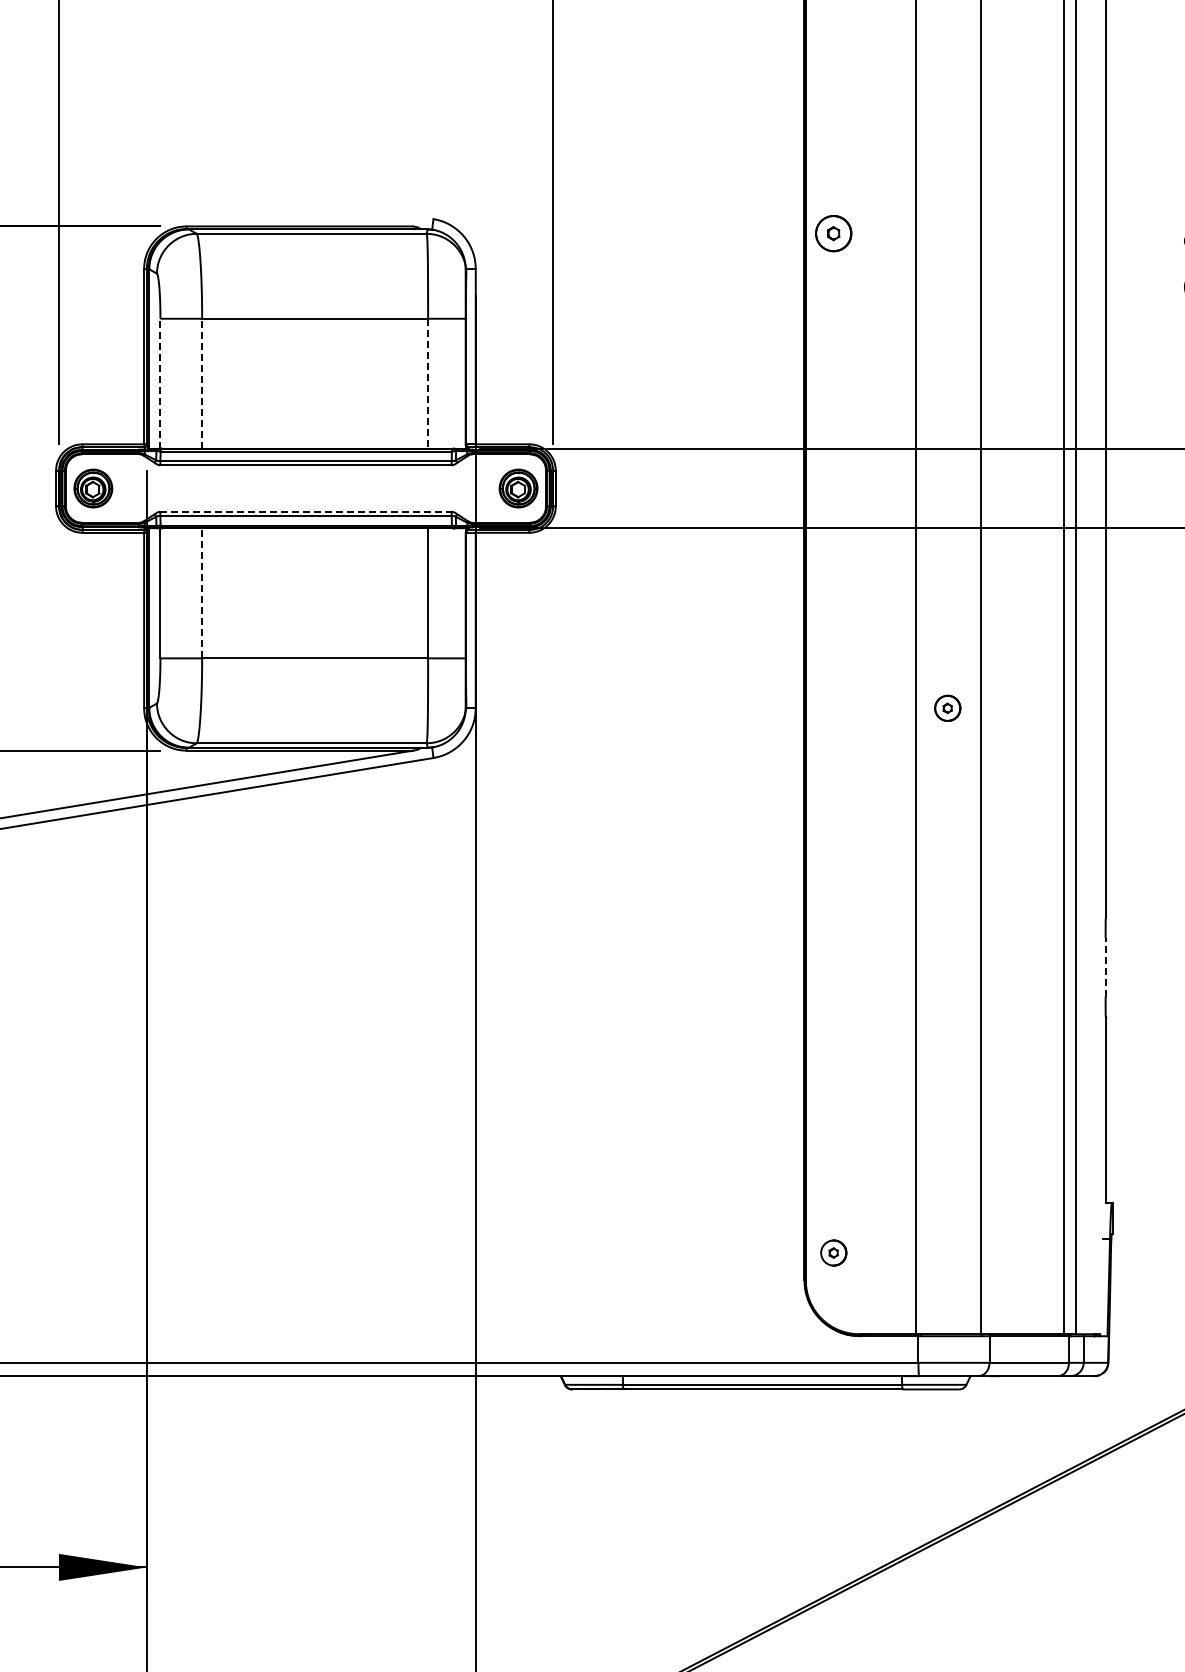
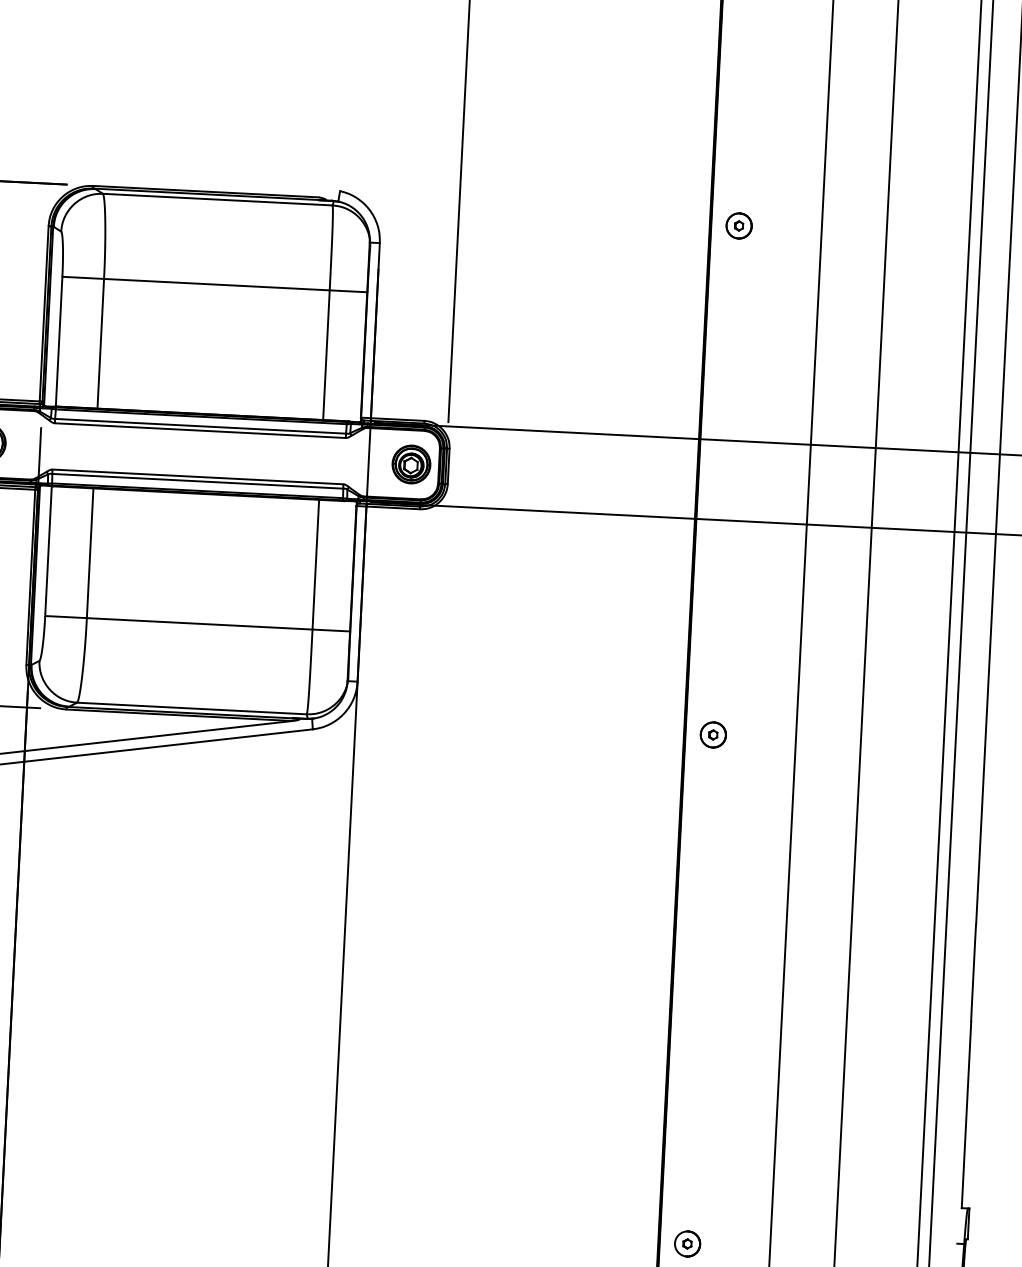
part: (833, 233) -> (738, 225), size x0.71
line: (160, 383) -> (59, 341), dashed -> solid
line: (202, 383) -> (101, 343), dashed -> solid
line: (428, 383) -> (326, 355), dashed -> solid
line: (305, 511) -> (197, 476), dashed -> solid
line: (202, 593) -> (90, 553), dashed -> solid
part: (947, 707) -> (713, 734), moved
line: (1105, 967) -> (973, 972), dashed -> solid

